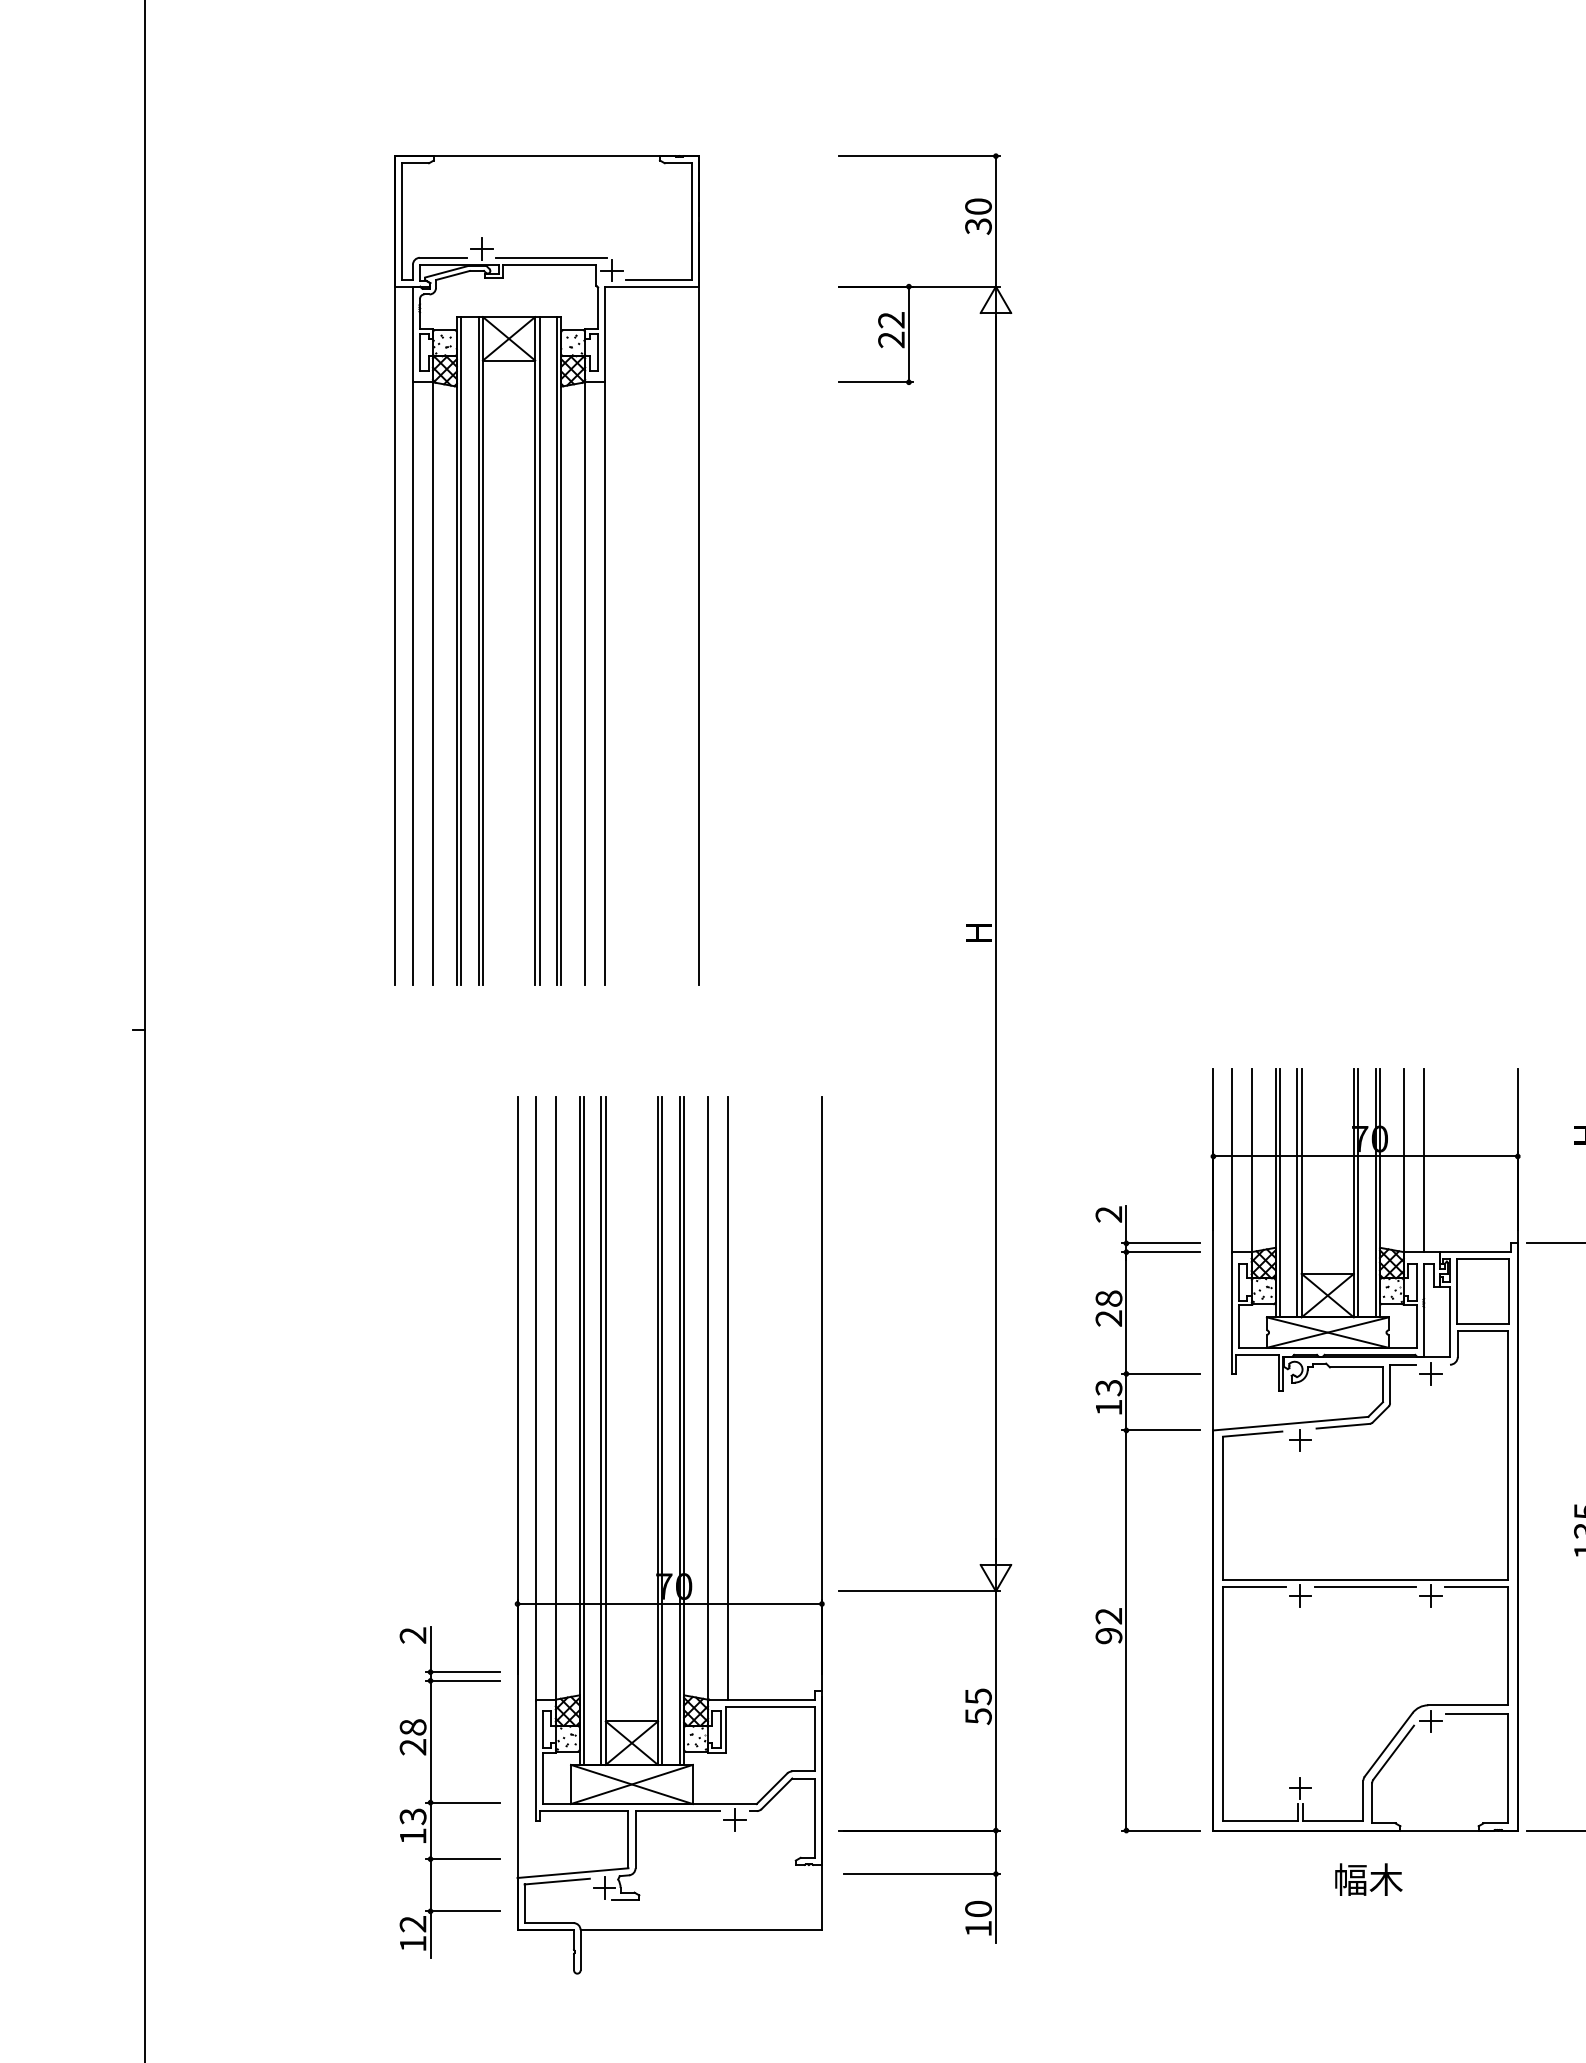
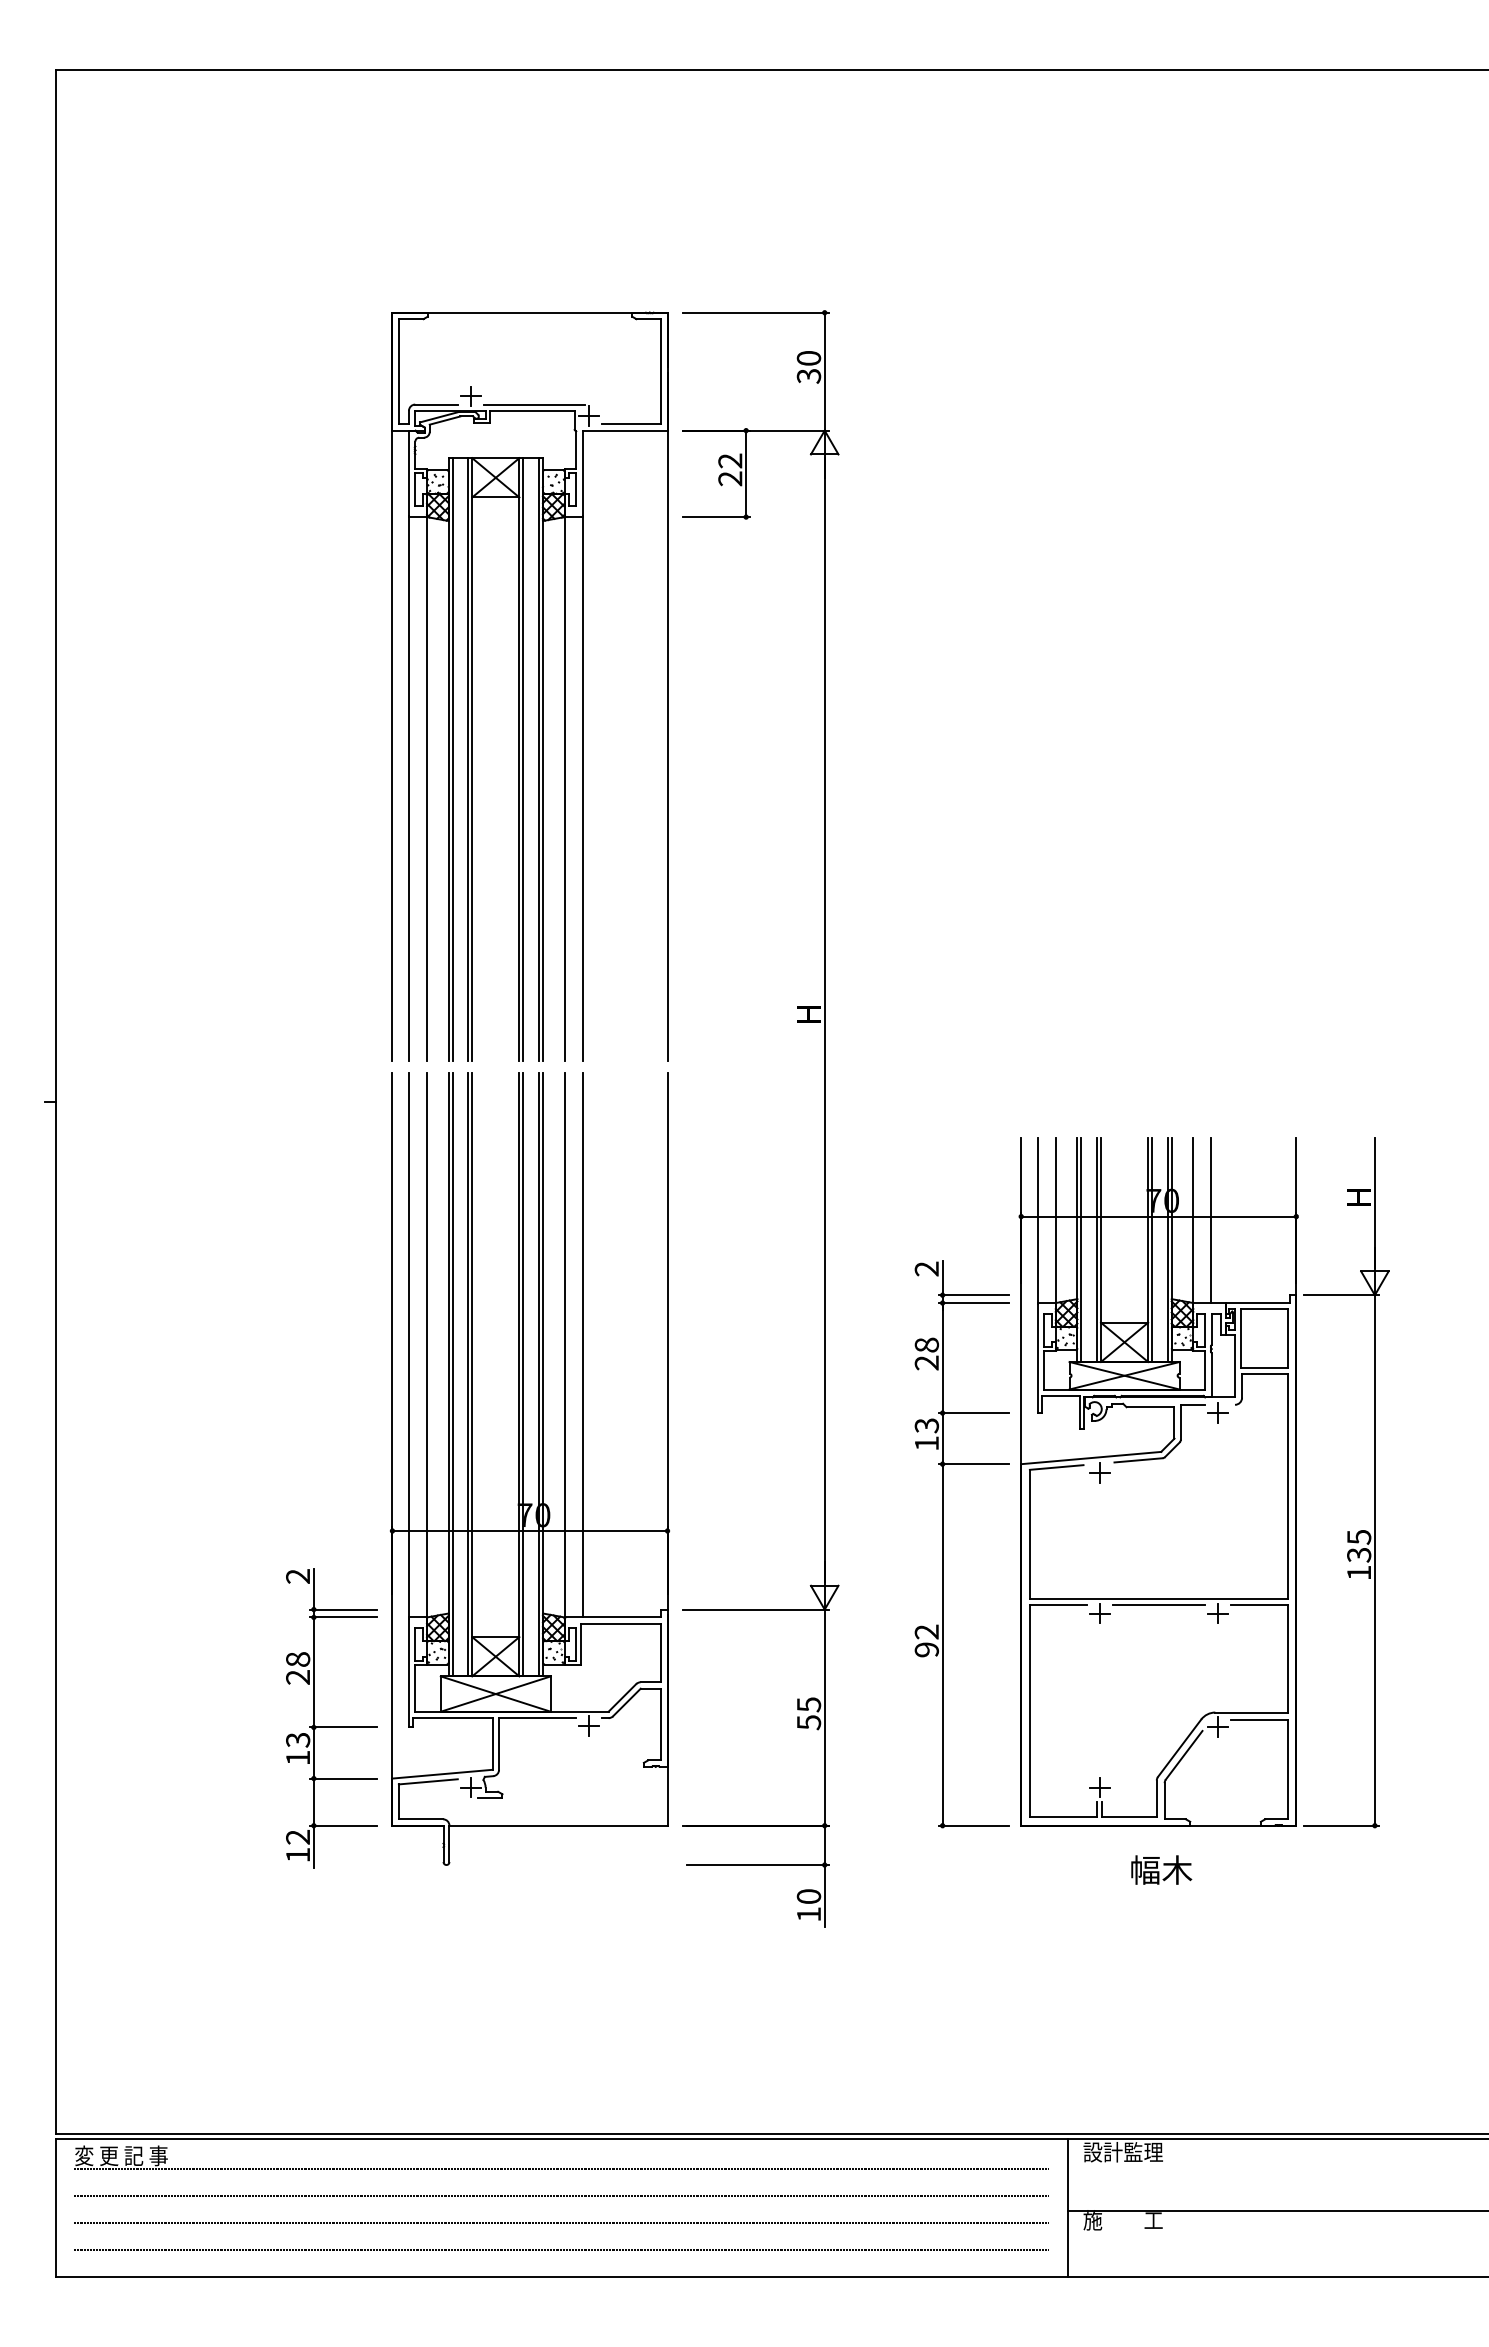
part: (546, 569) -> (529, 686), moved
part: (669, 1534) -> (529, 1468), moved
part: (450, 1801) -> (331, 1726), moved

